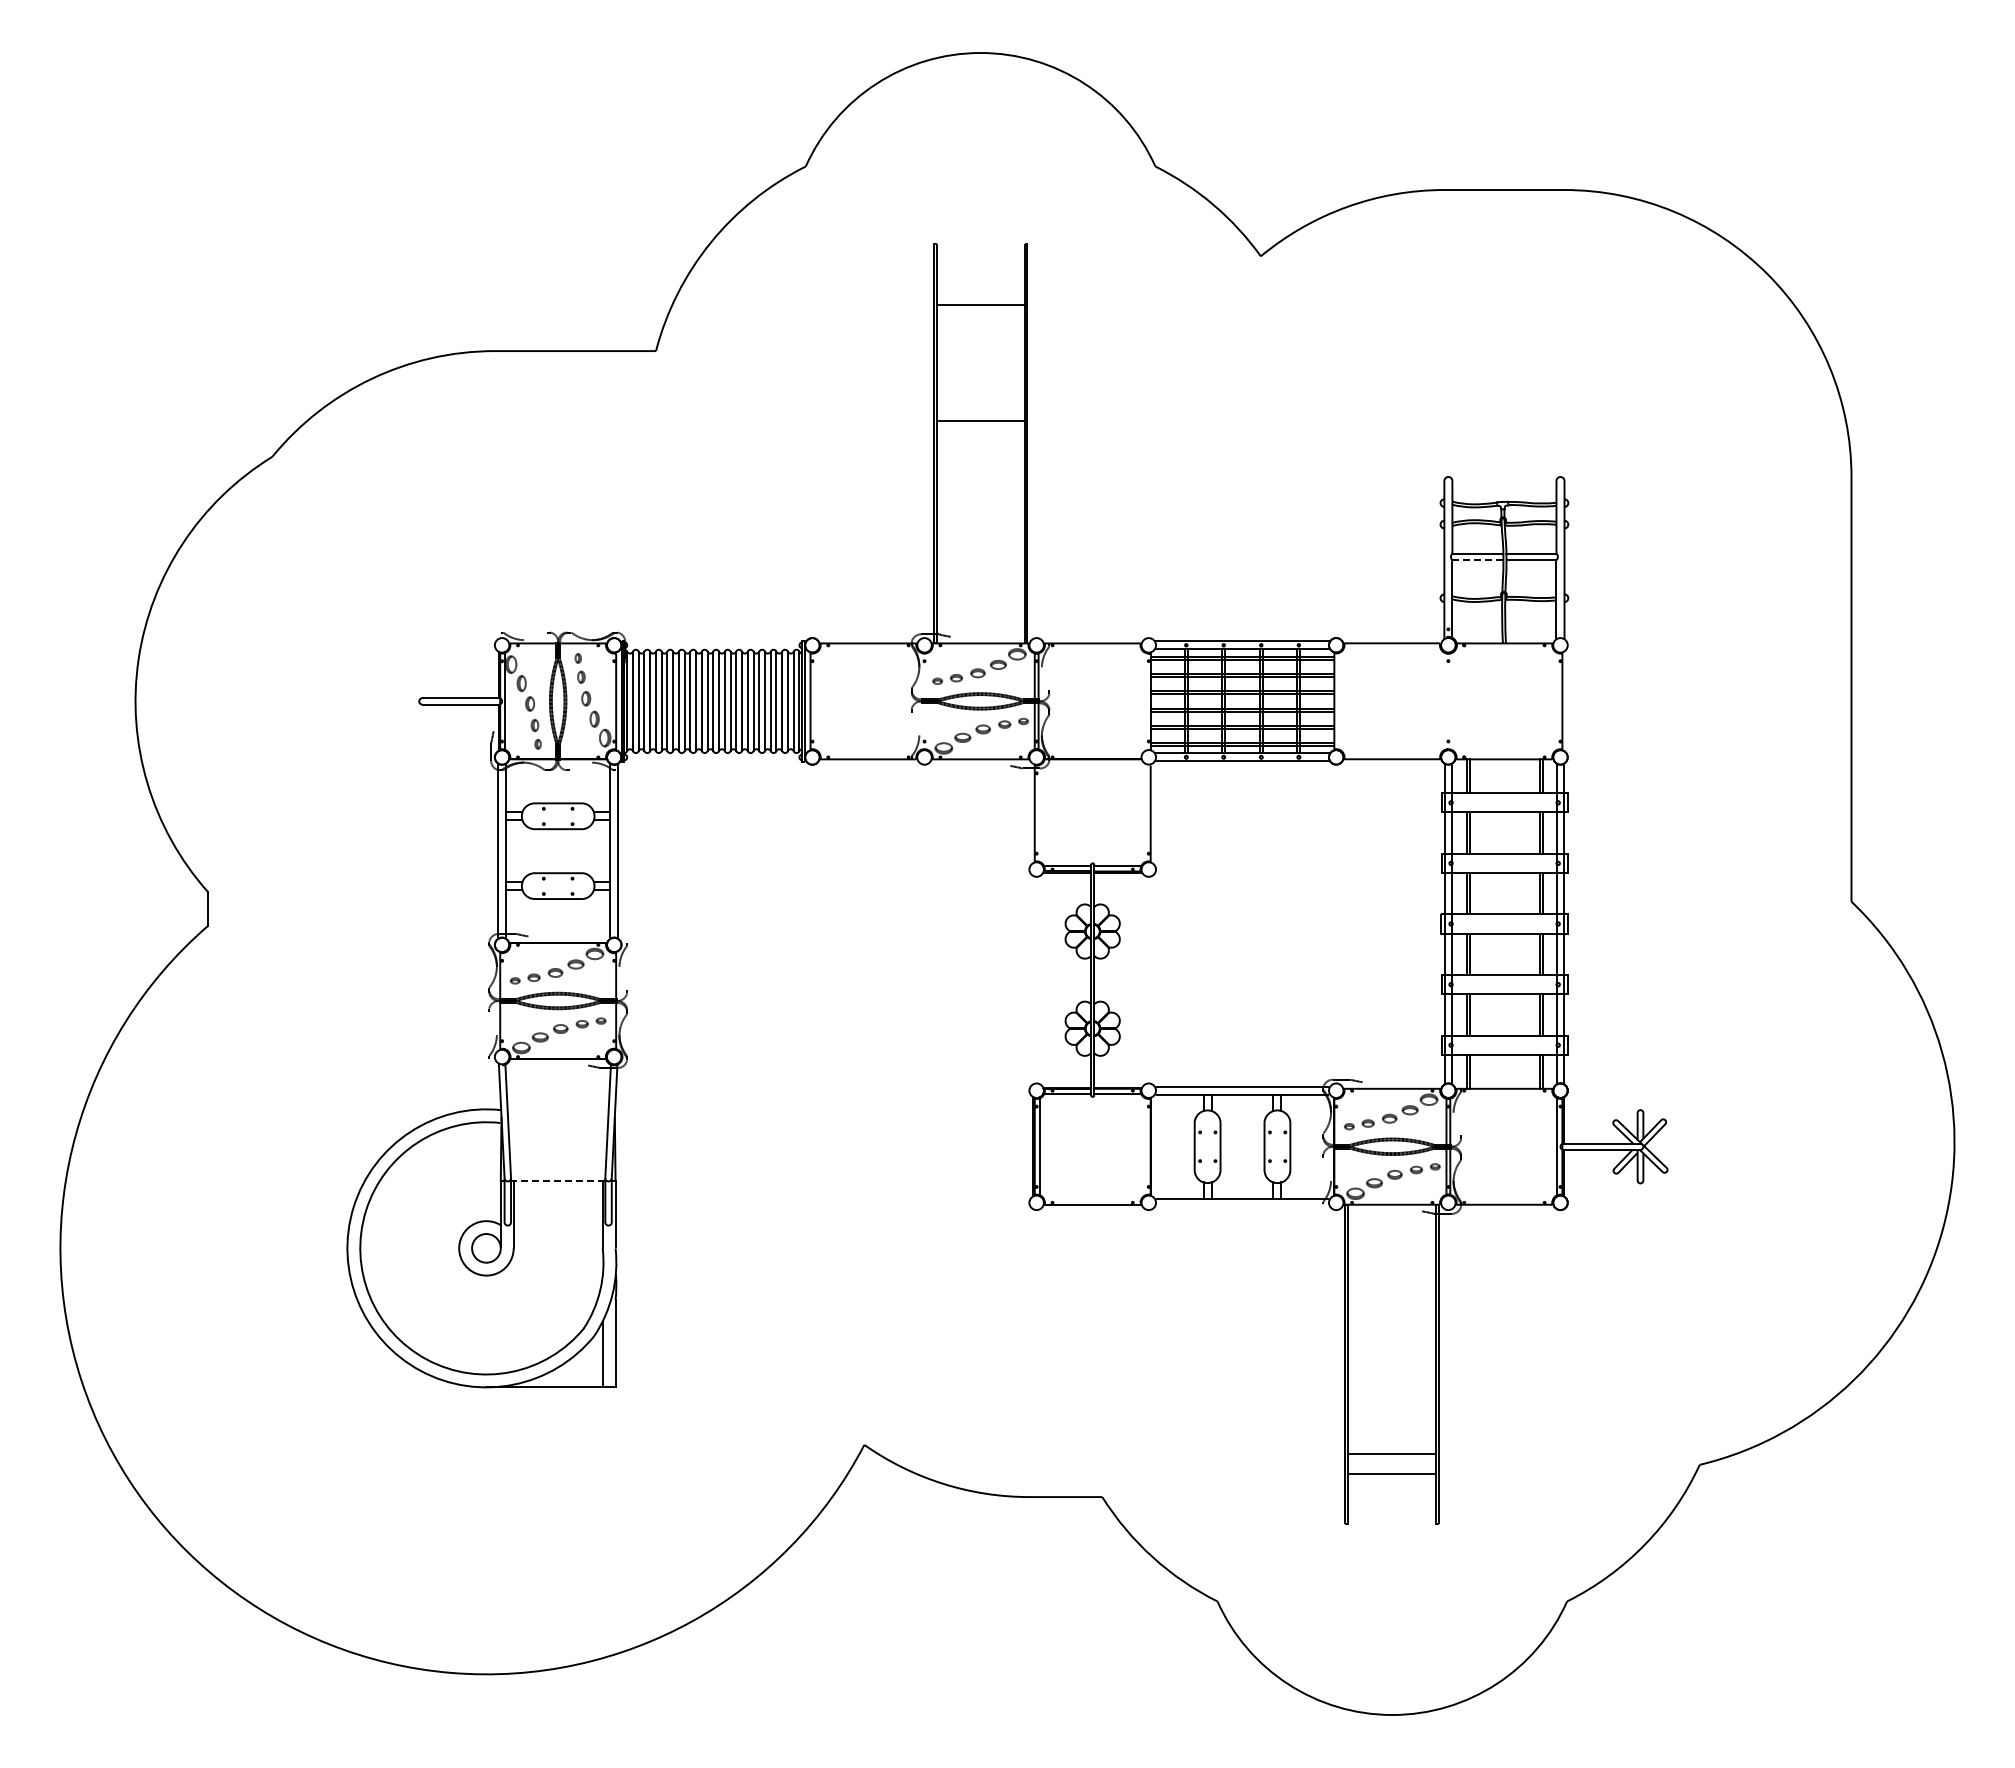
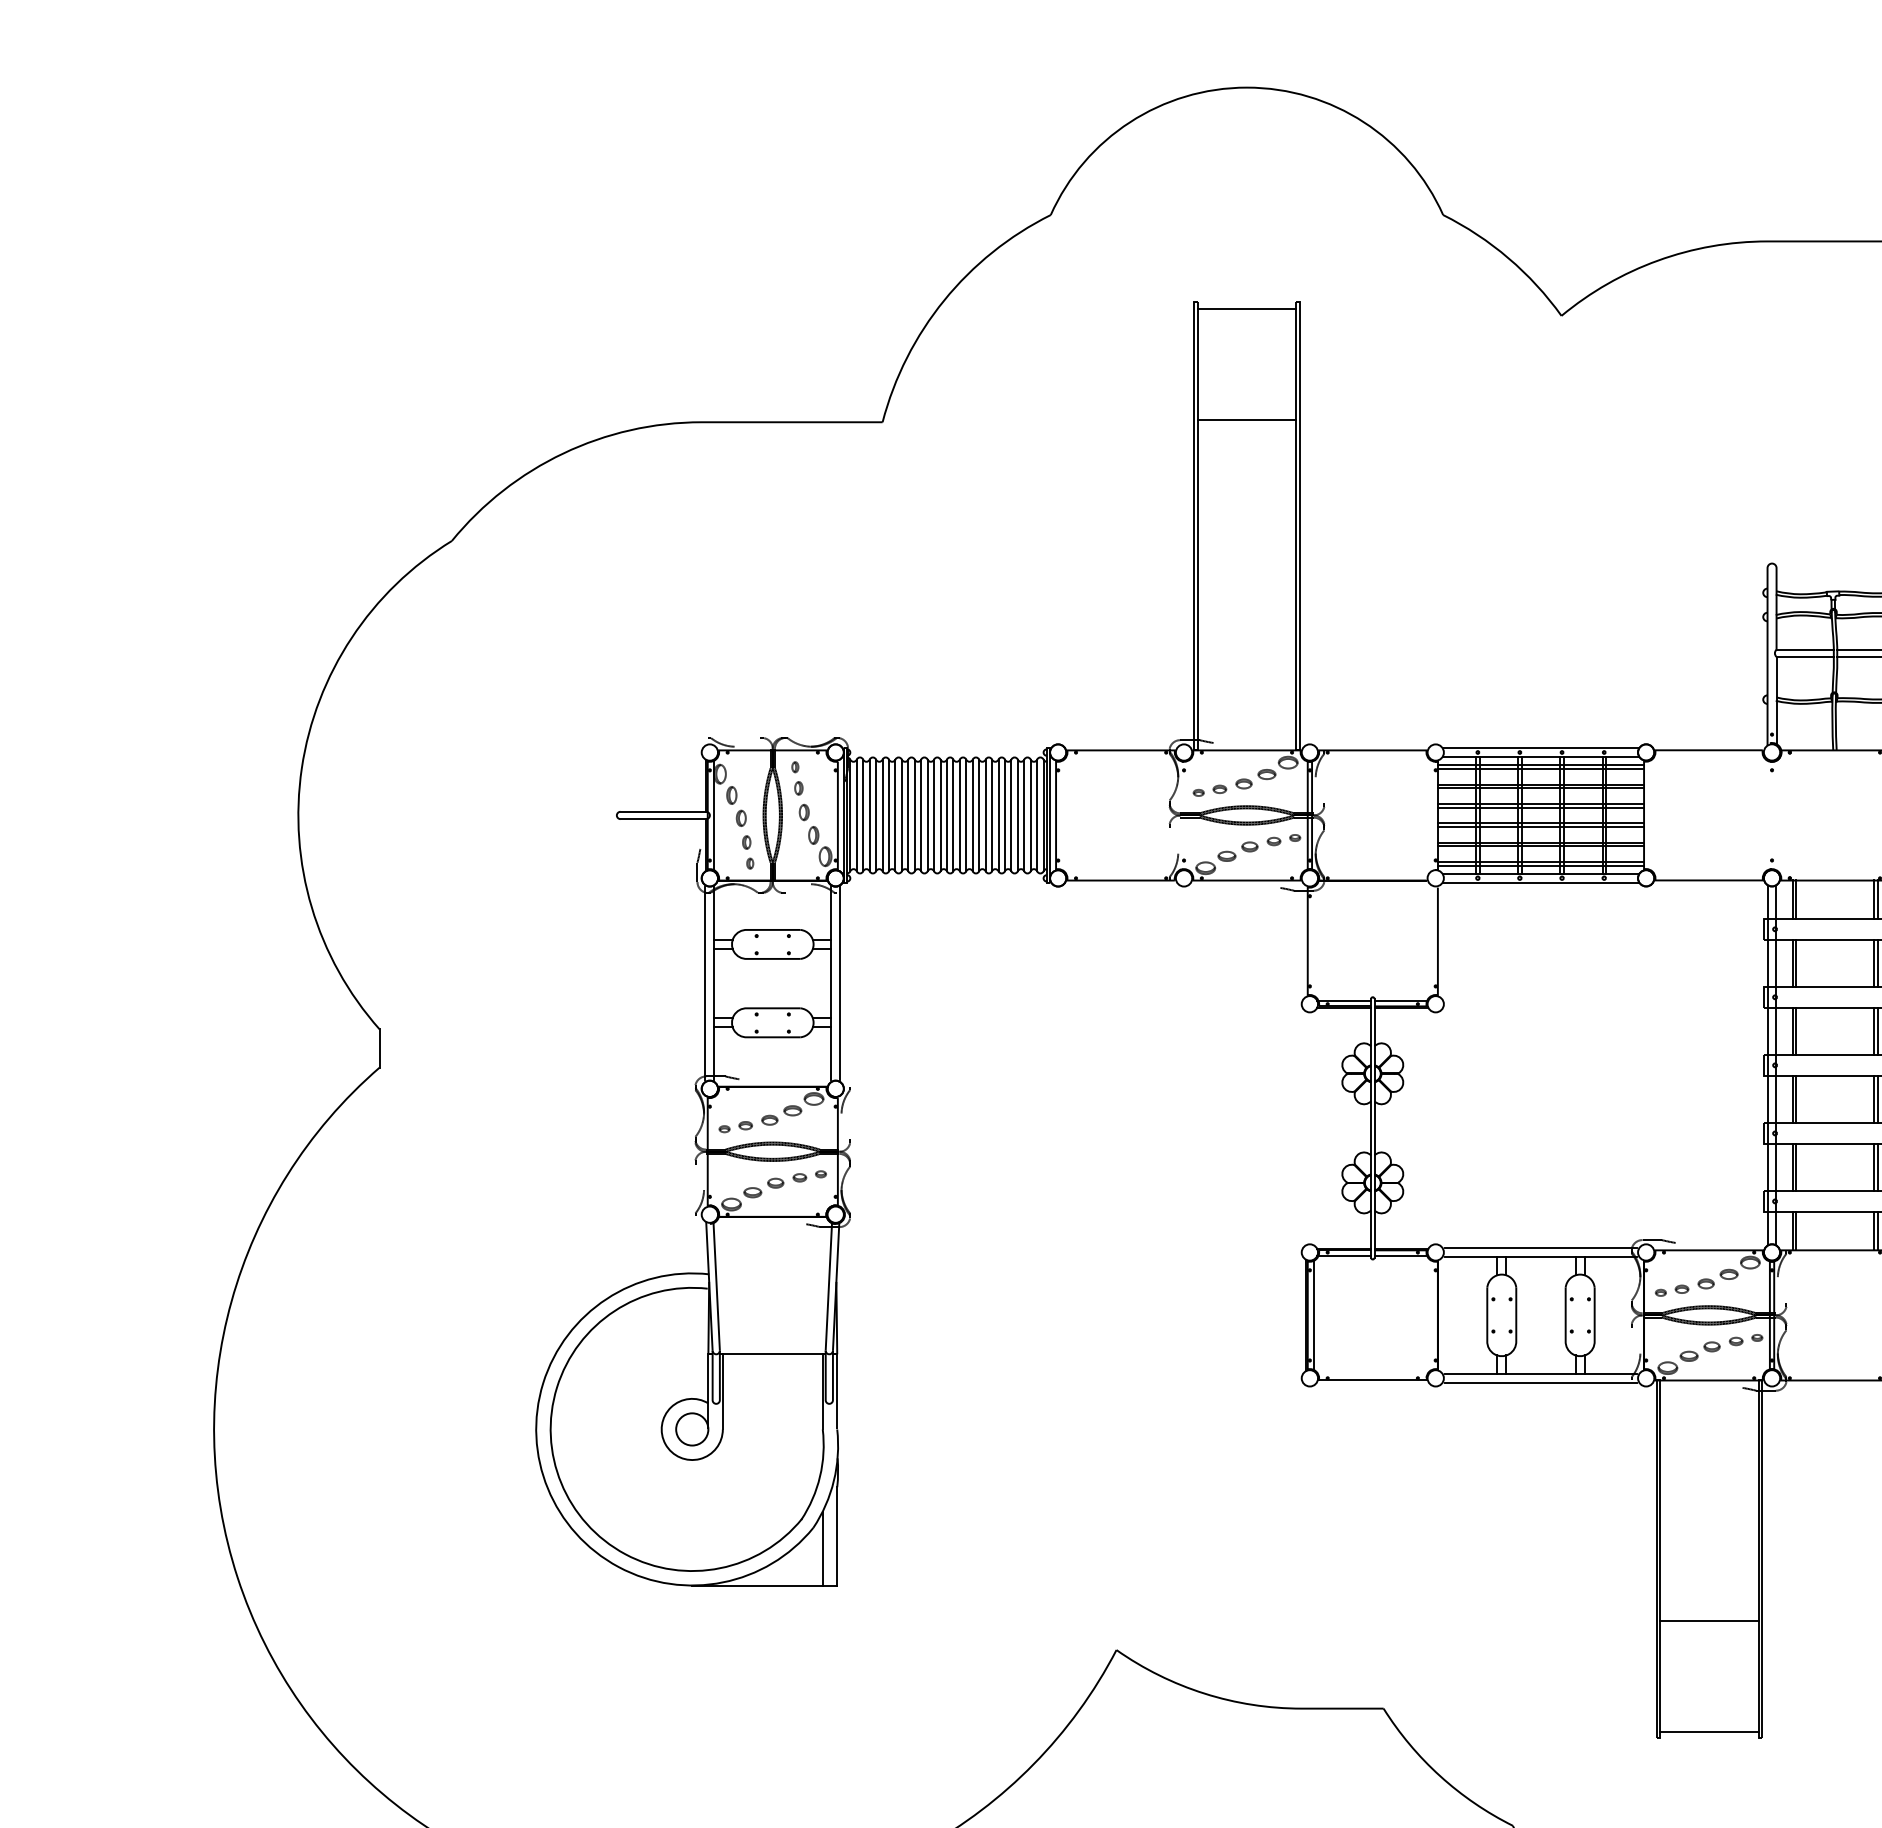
line: (980, 305) -> (1246, 309), moved
line: (980, 421) -> (1246, 420), moved
line: (1477, 560) -> (1804, 657), dashed -> solid
line: (557, 1181) -> (772, 1354), dashed -> solid
line: (1242, 1206) -> (1540, 1382), added
line: (1392, 1453) -> (1709, 1731), moved
line: (1392, 1473) -> (1709, 1620), moved

